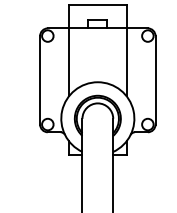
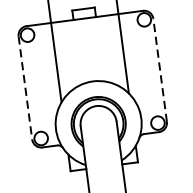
line: (155, 79) -> (159, 69), solid -> dashed
line: (40, 80) -> (25, 88), solid -> dashed

